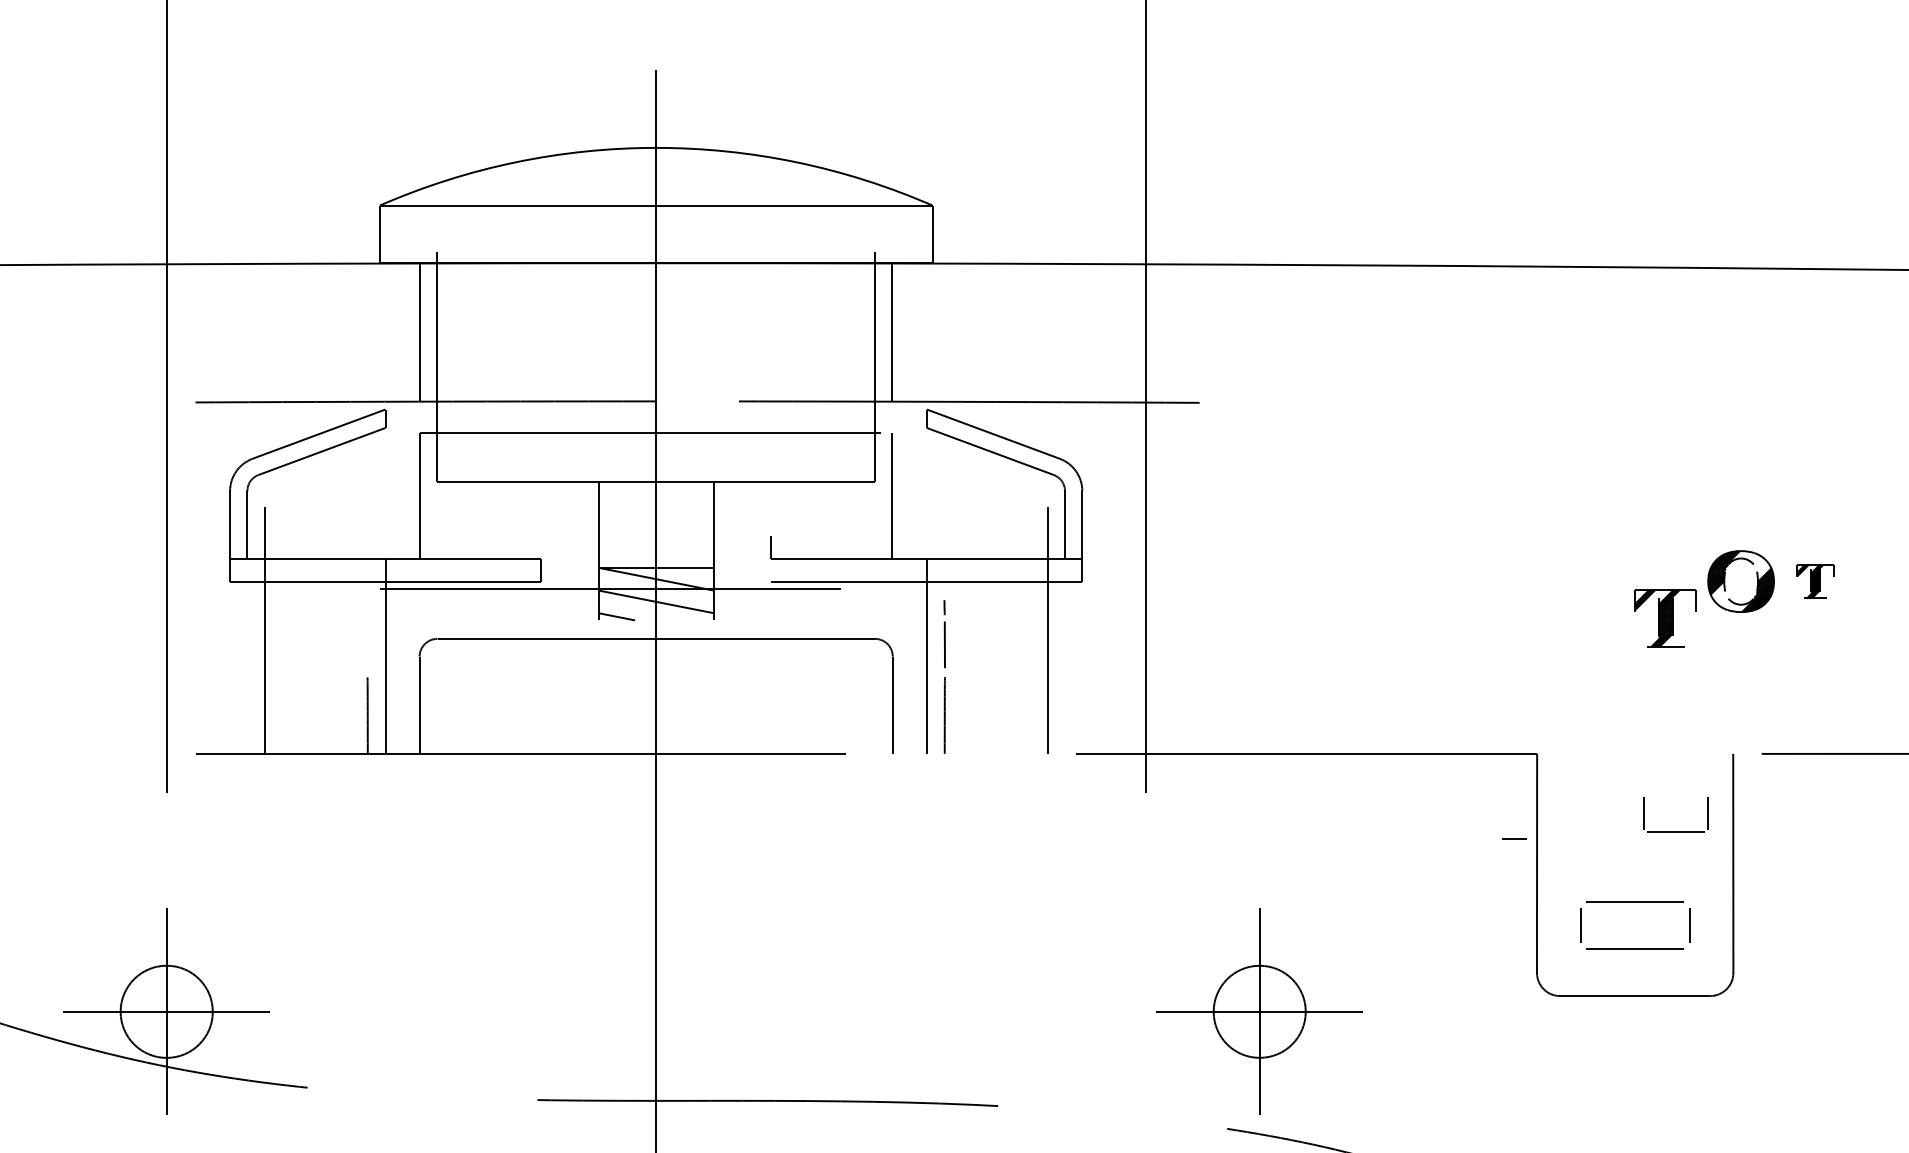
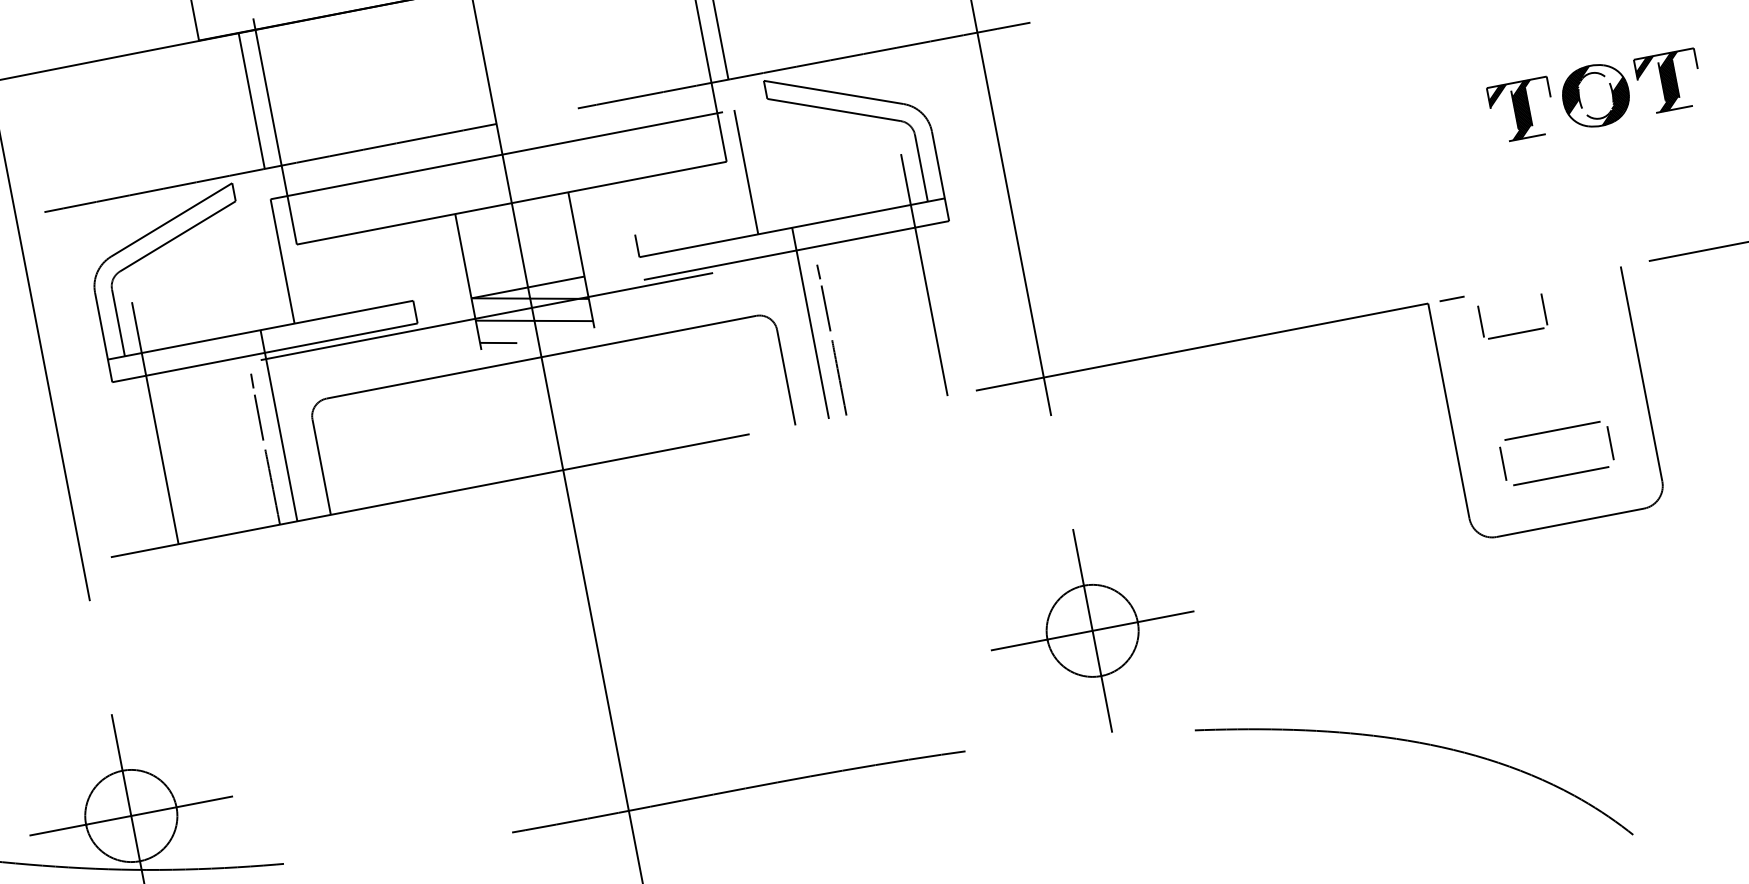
part: (1815, 581) -> (1668, 81), size x1.67
part: (1665, 618) -> (1521, 110), moved
line: (367, 634) -> (257, 407), added
part: (1675, 831) -> (1515, 333), moved
line: (1514, 838) -> (1452, 298), moved
part: (1259, 1011) -> (1092, 630), moved

